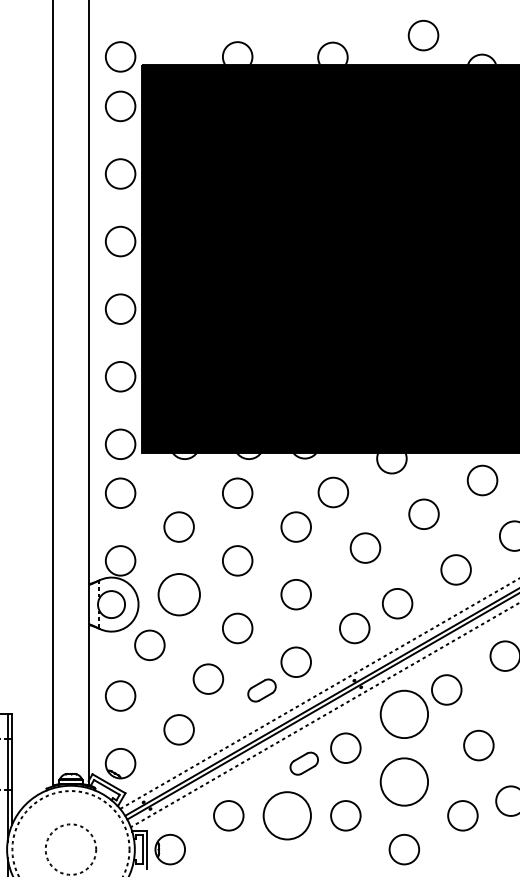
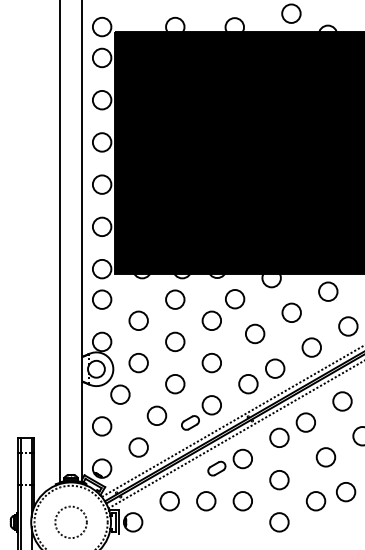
circle: (178, 593) -> (138, 362), size x0.71
circle: (404, 713) -> (279, 437), size x0.62
circle: (404, 781) -> (279, 479), size x0.62
circle: (287, 816) -> (206, 501), size x0.62

